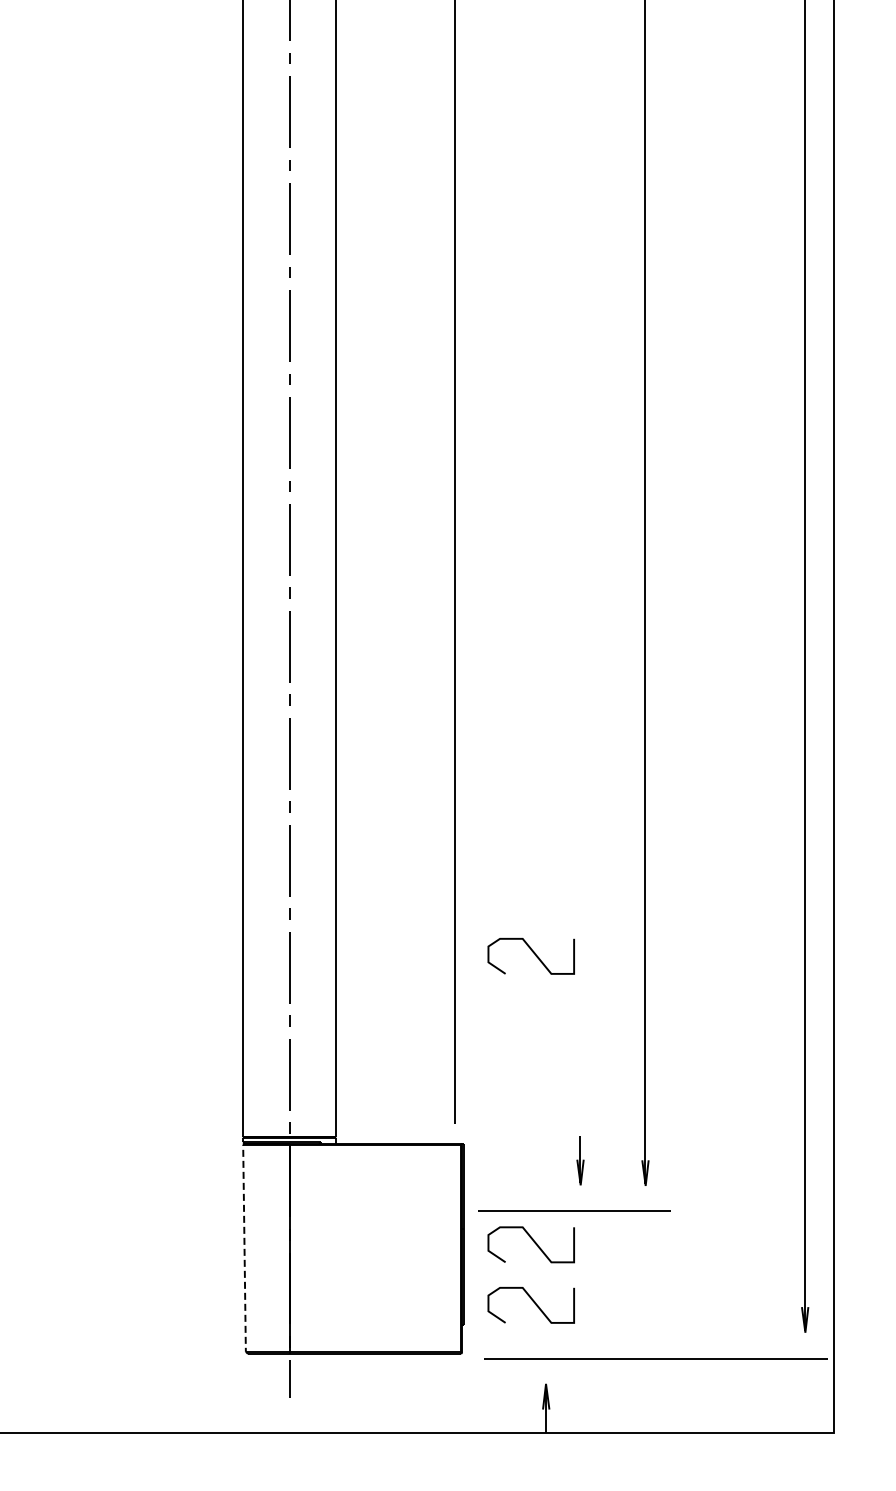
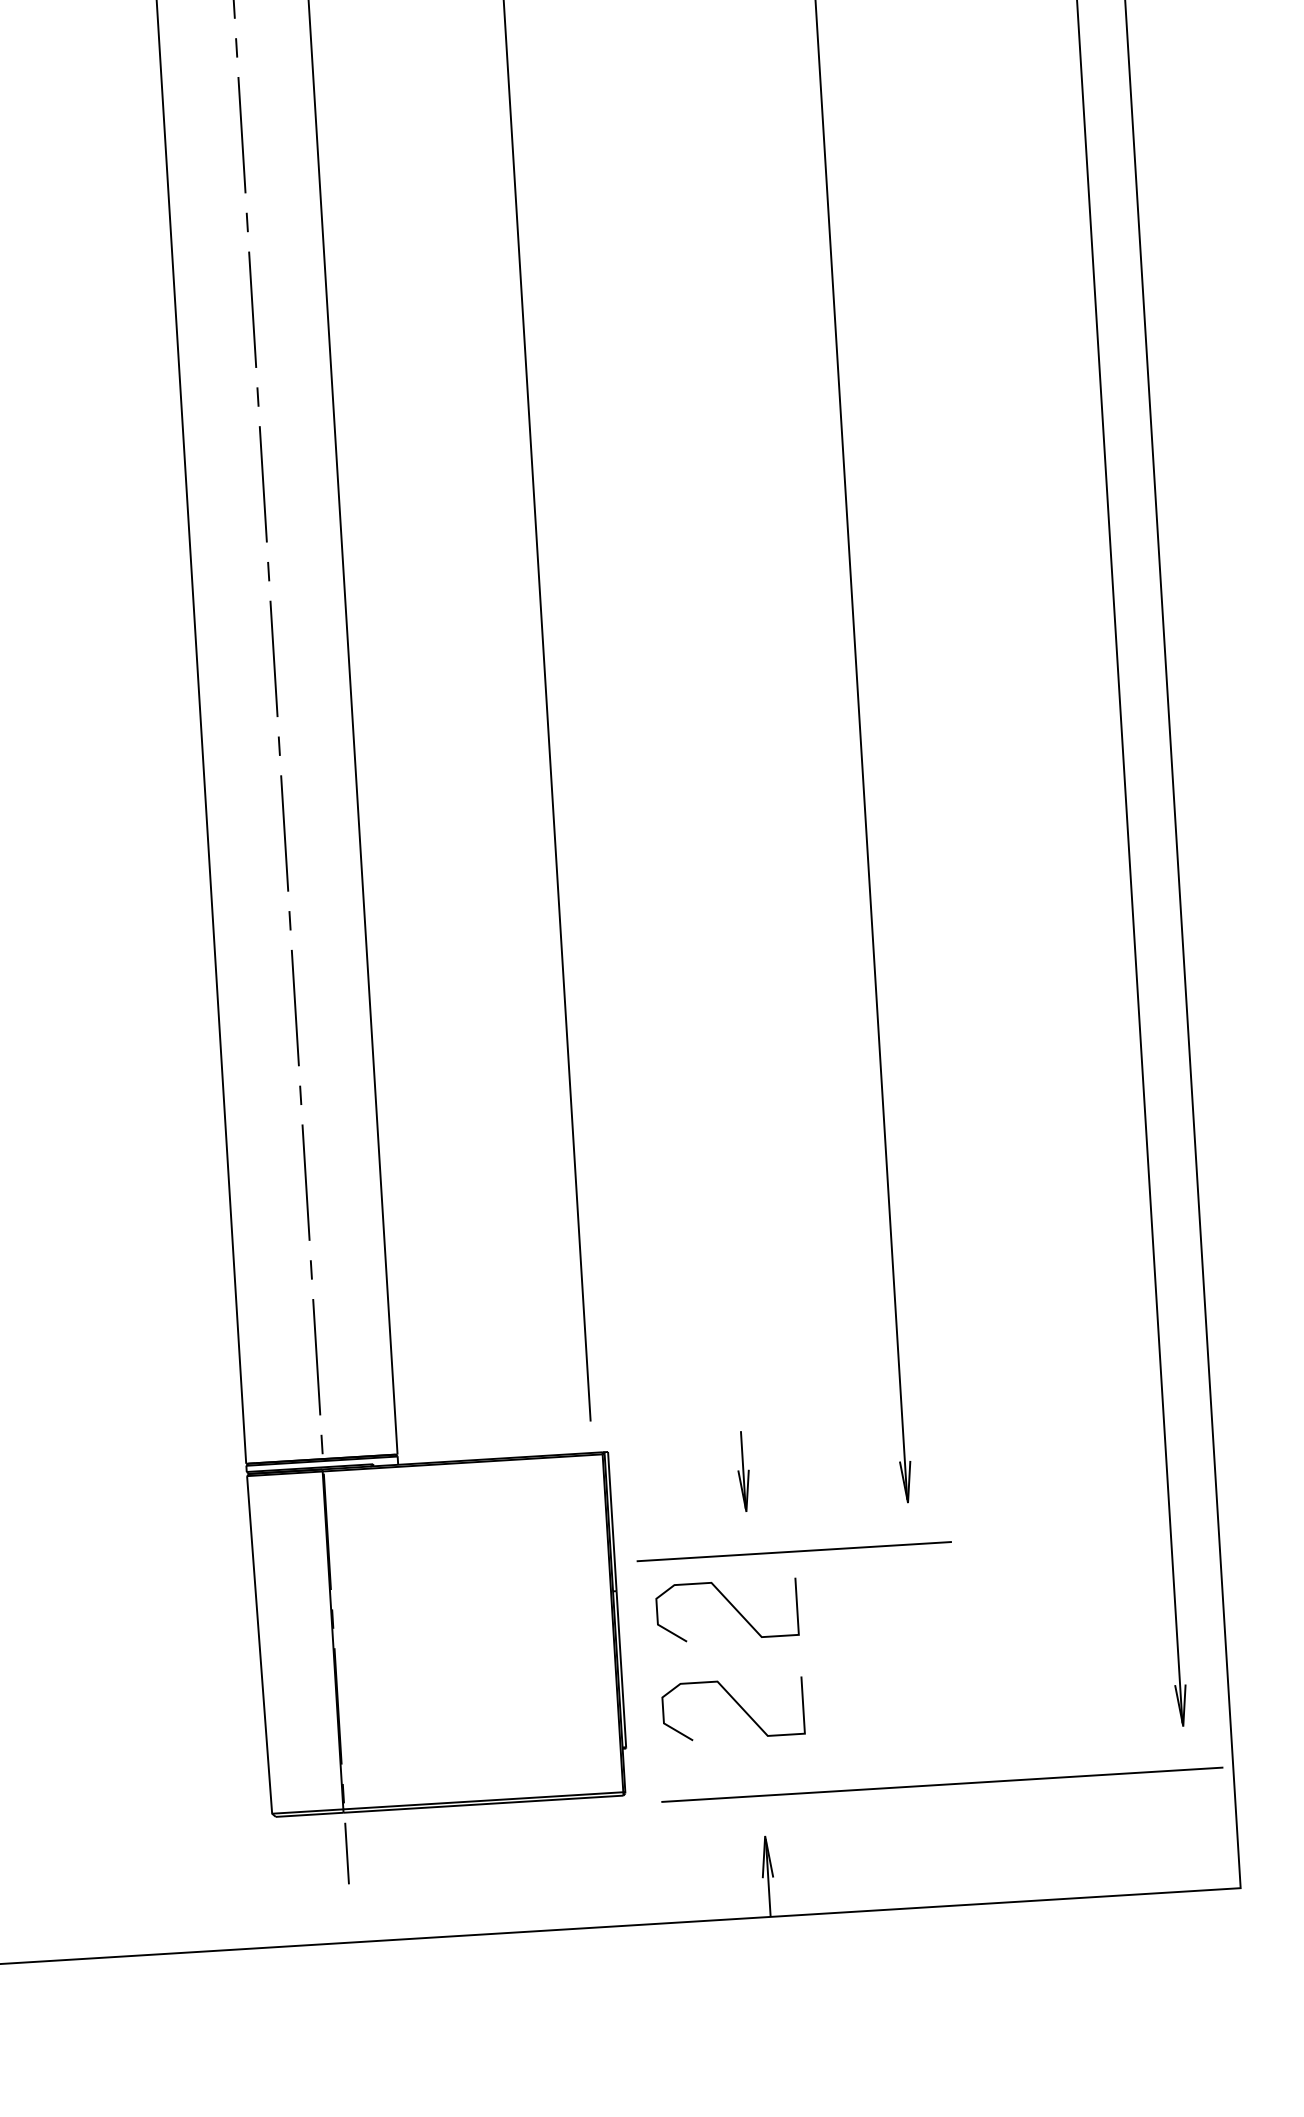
curve: (533, 953) -> (701, 1134), removed
part: (580, 1160) -> (743, 1471), moved
line: (244, 1250) -> (259, 1648), dashed -> solid

